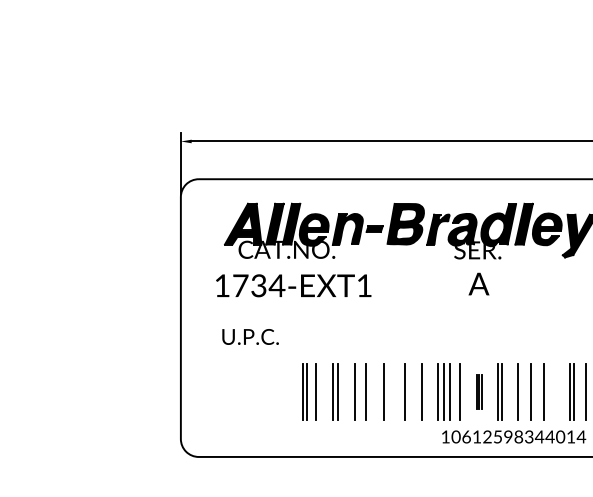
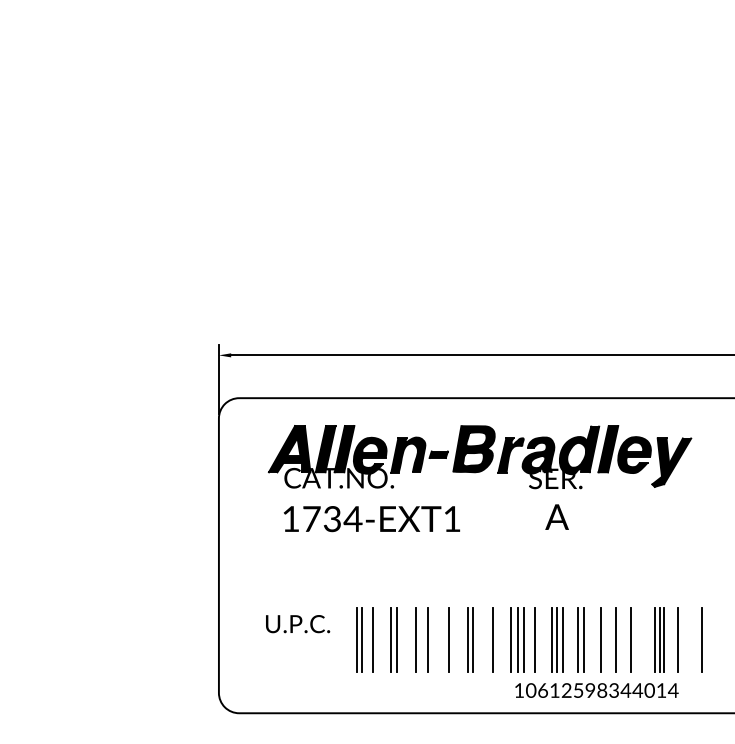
text: (293, 286) -> (371, 519), moved
text: (251, 337) -> (298, 624), moved
line: (400, 391) -> (468, 639), added
part: (479, 391) -> (557, 639), size x1.67
line: (564, 391) -> (654, 639), added

